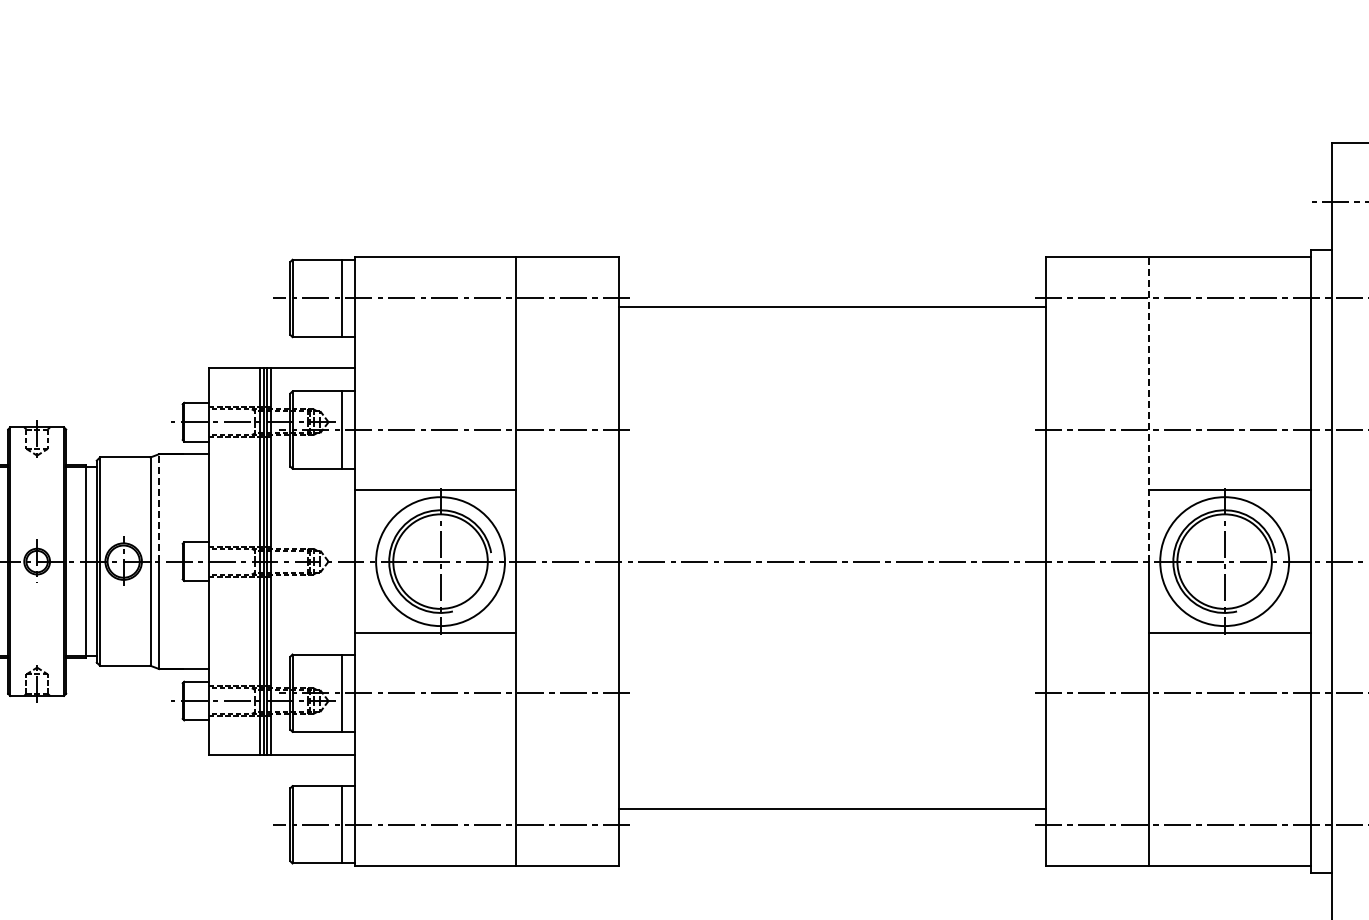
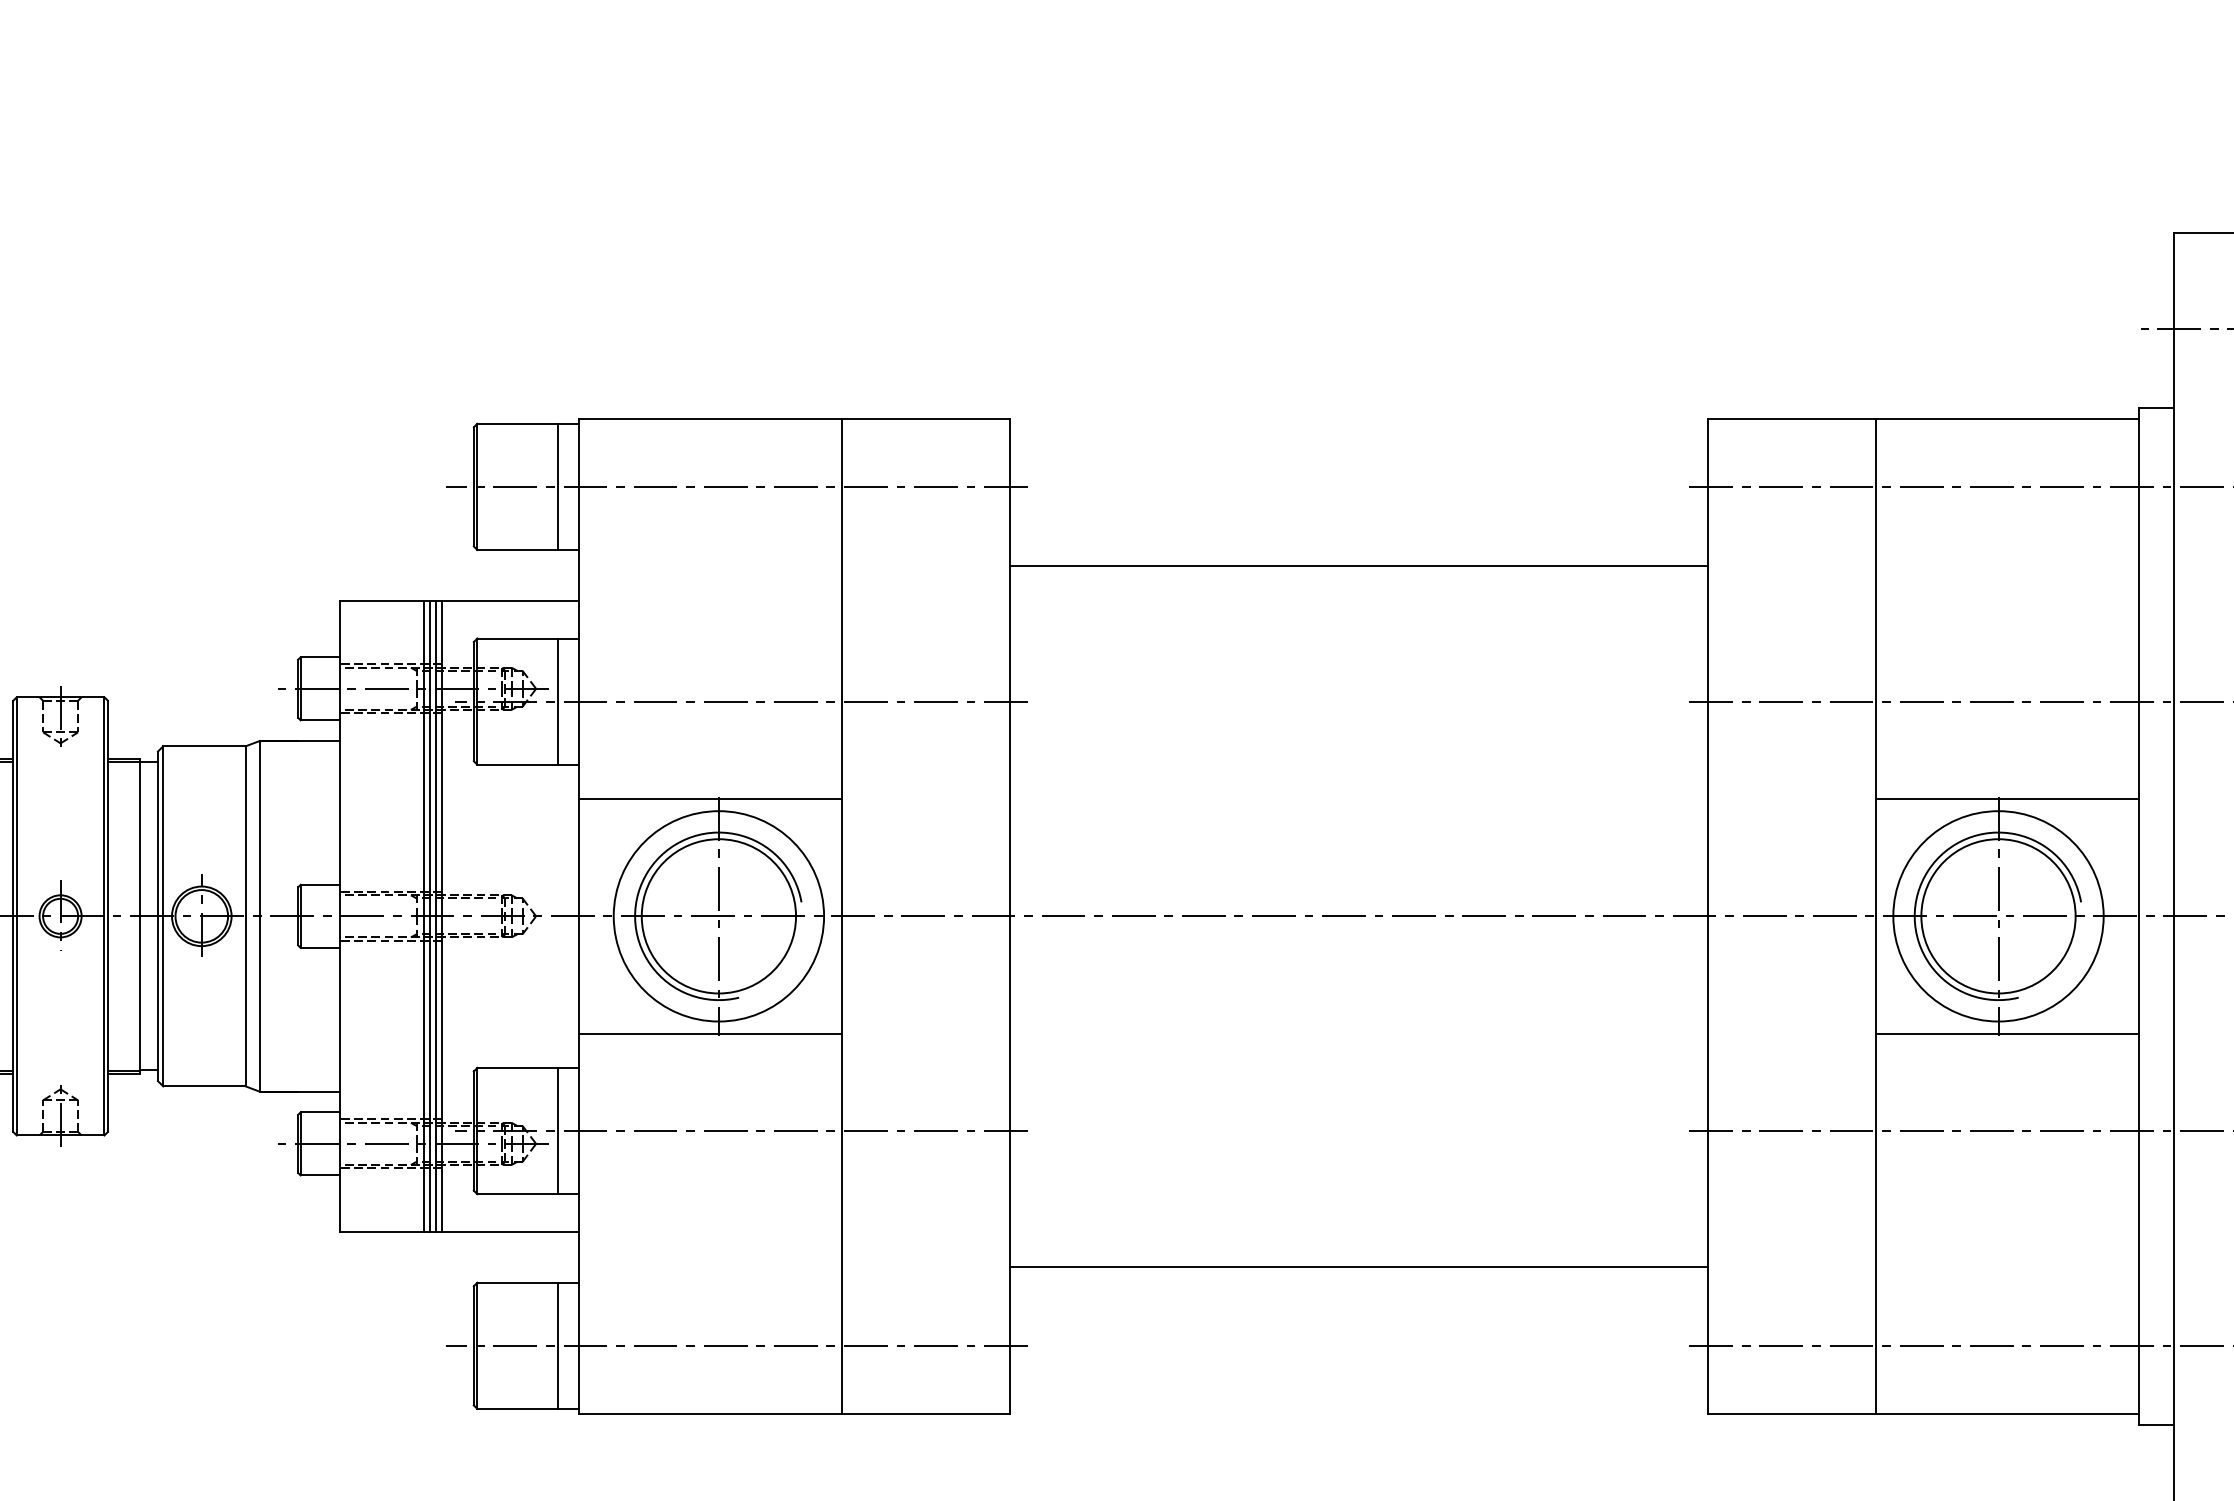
line: (832, 306) -> (1358, 565), moved
line: (1149, 408) -> (1875, 666), dashed -> solid
line: (159, 507) -> (260, 828), dashed -> solid
line: (832, 809) -> (1358, 1266), moved

